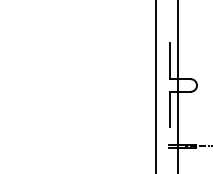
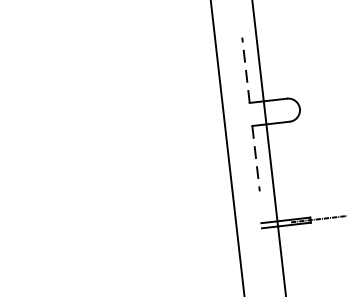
line: (170, 61) -> (246, 70), solid -> dashed
line: (170, 109) -> (256, 158), solid -> dashed

